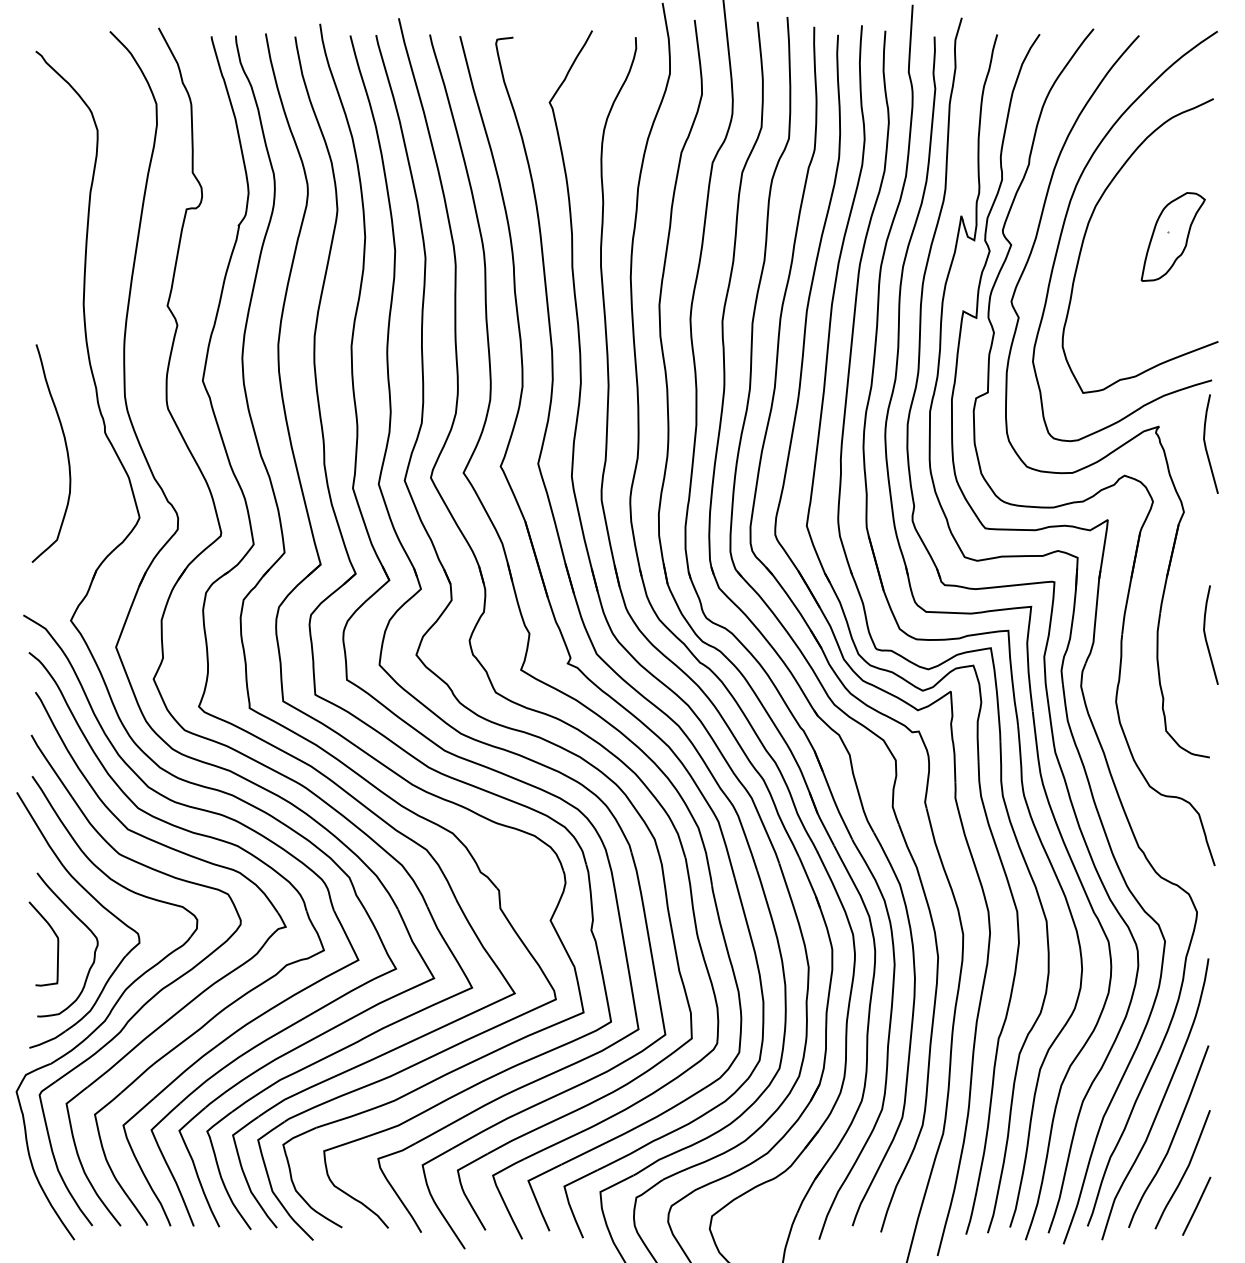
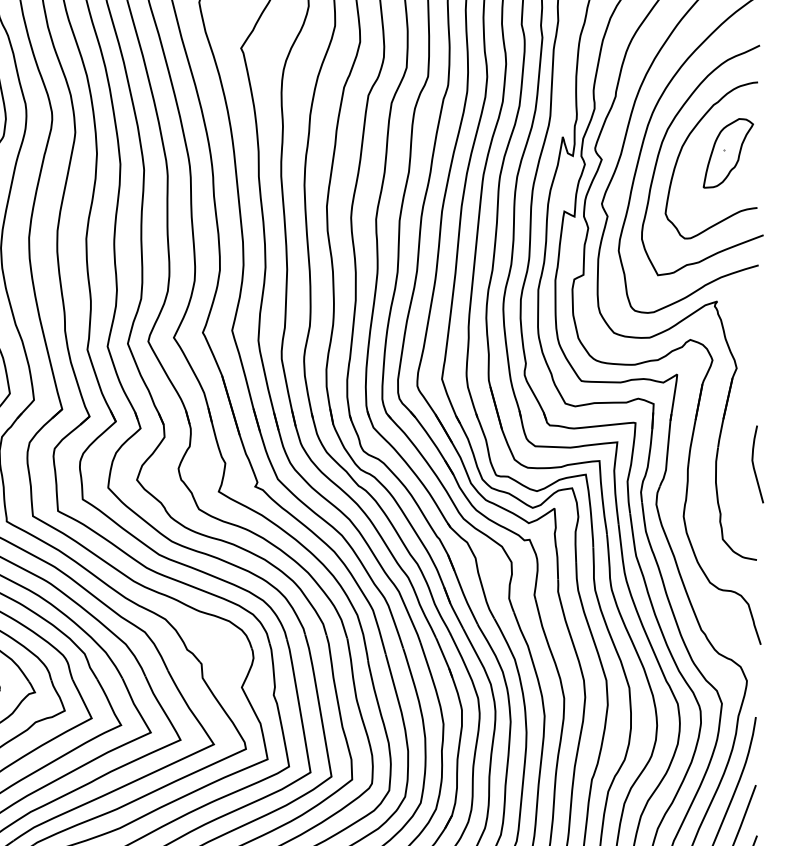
curve: (1117, 225) -> (684, 144), added
curve: (1206, 445) -> (754, 316), removed

